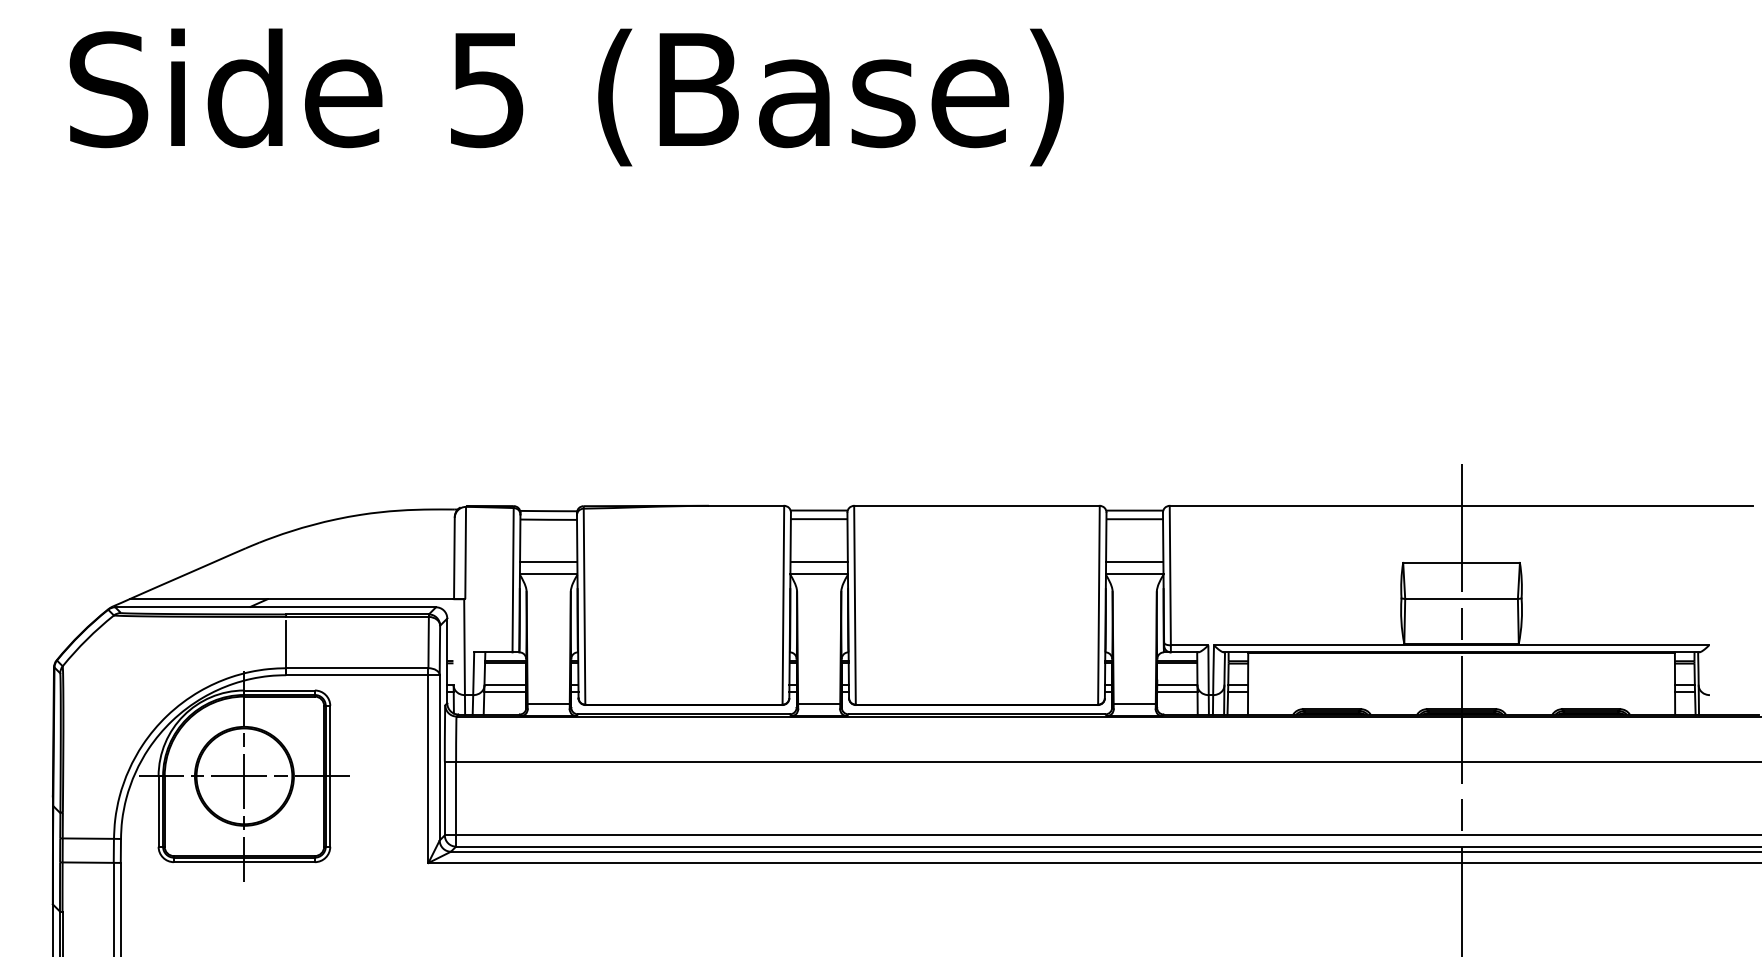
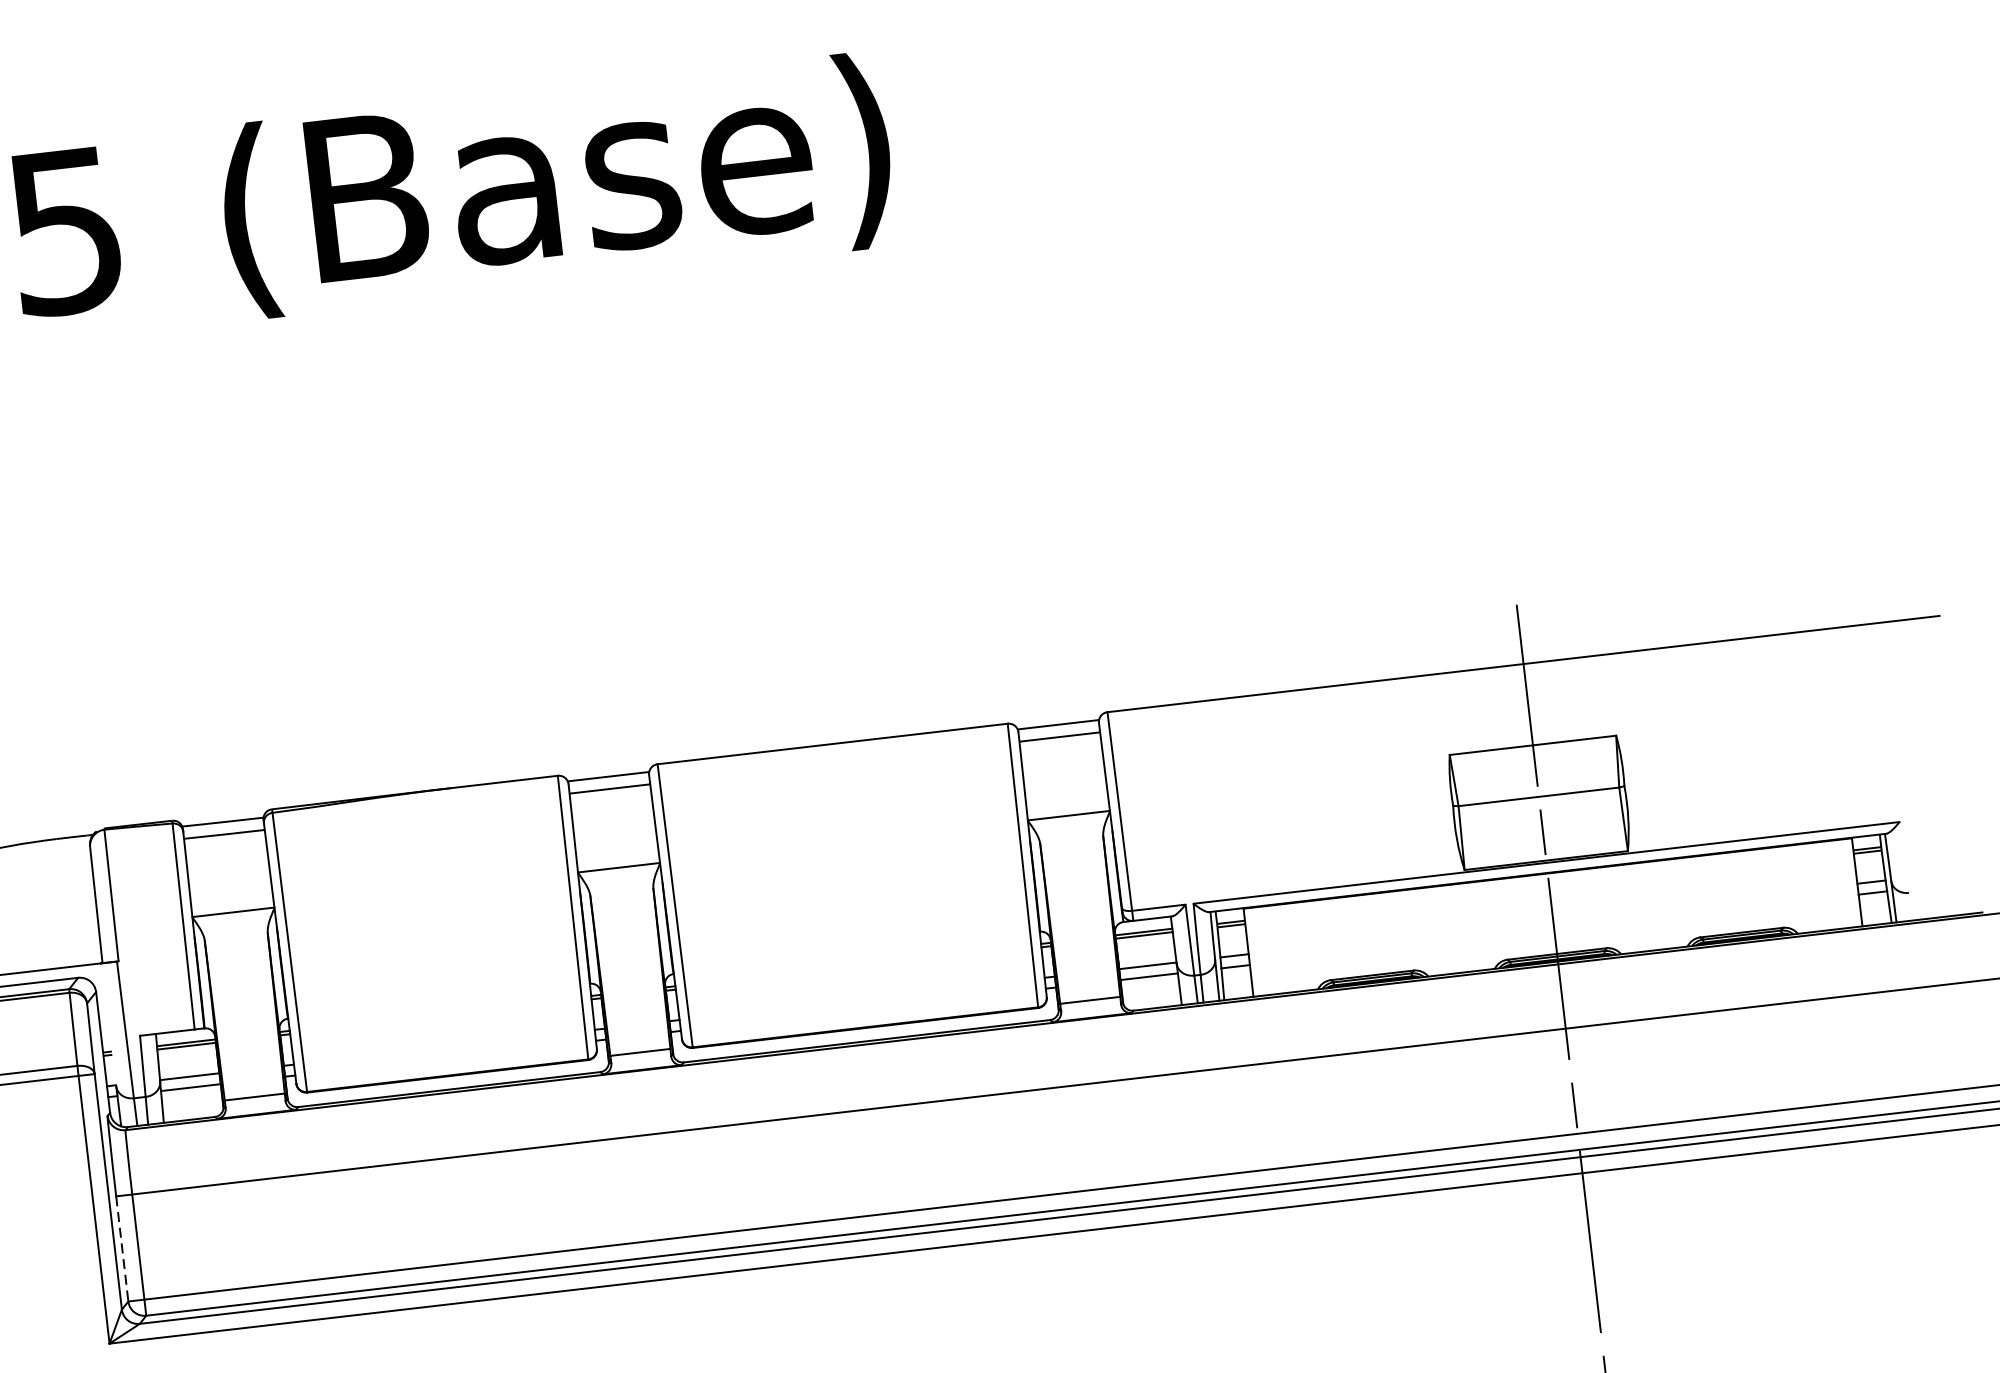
line: (548, 562) -> (231, 895), removed
line: (818, 562) -> (616, 850), removed
line: (1134, 562) -> (1066, 798), removed
line: (444, 798) -> (121, 1249), solid -> dashed

